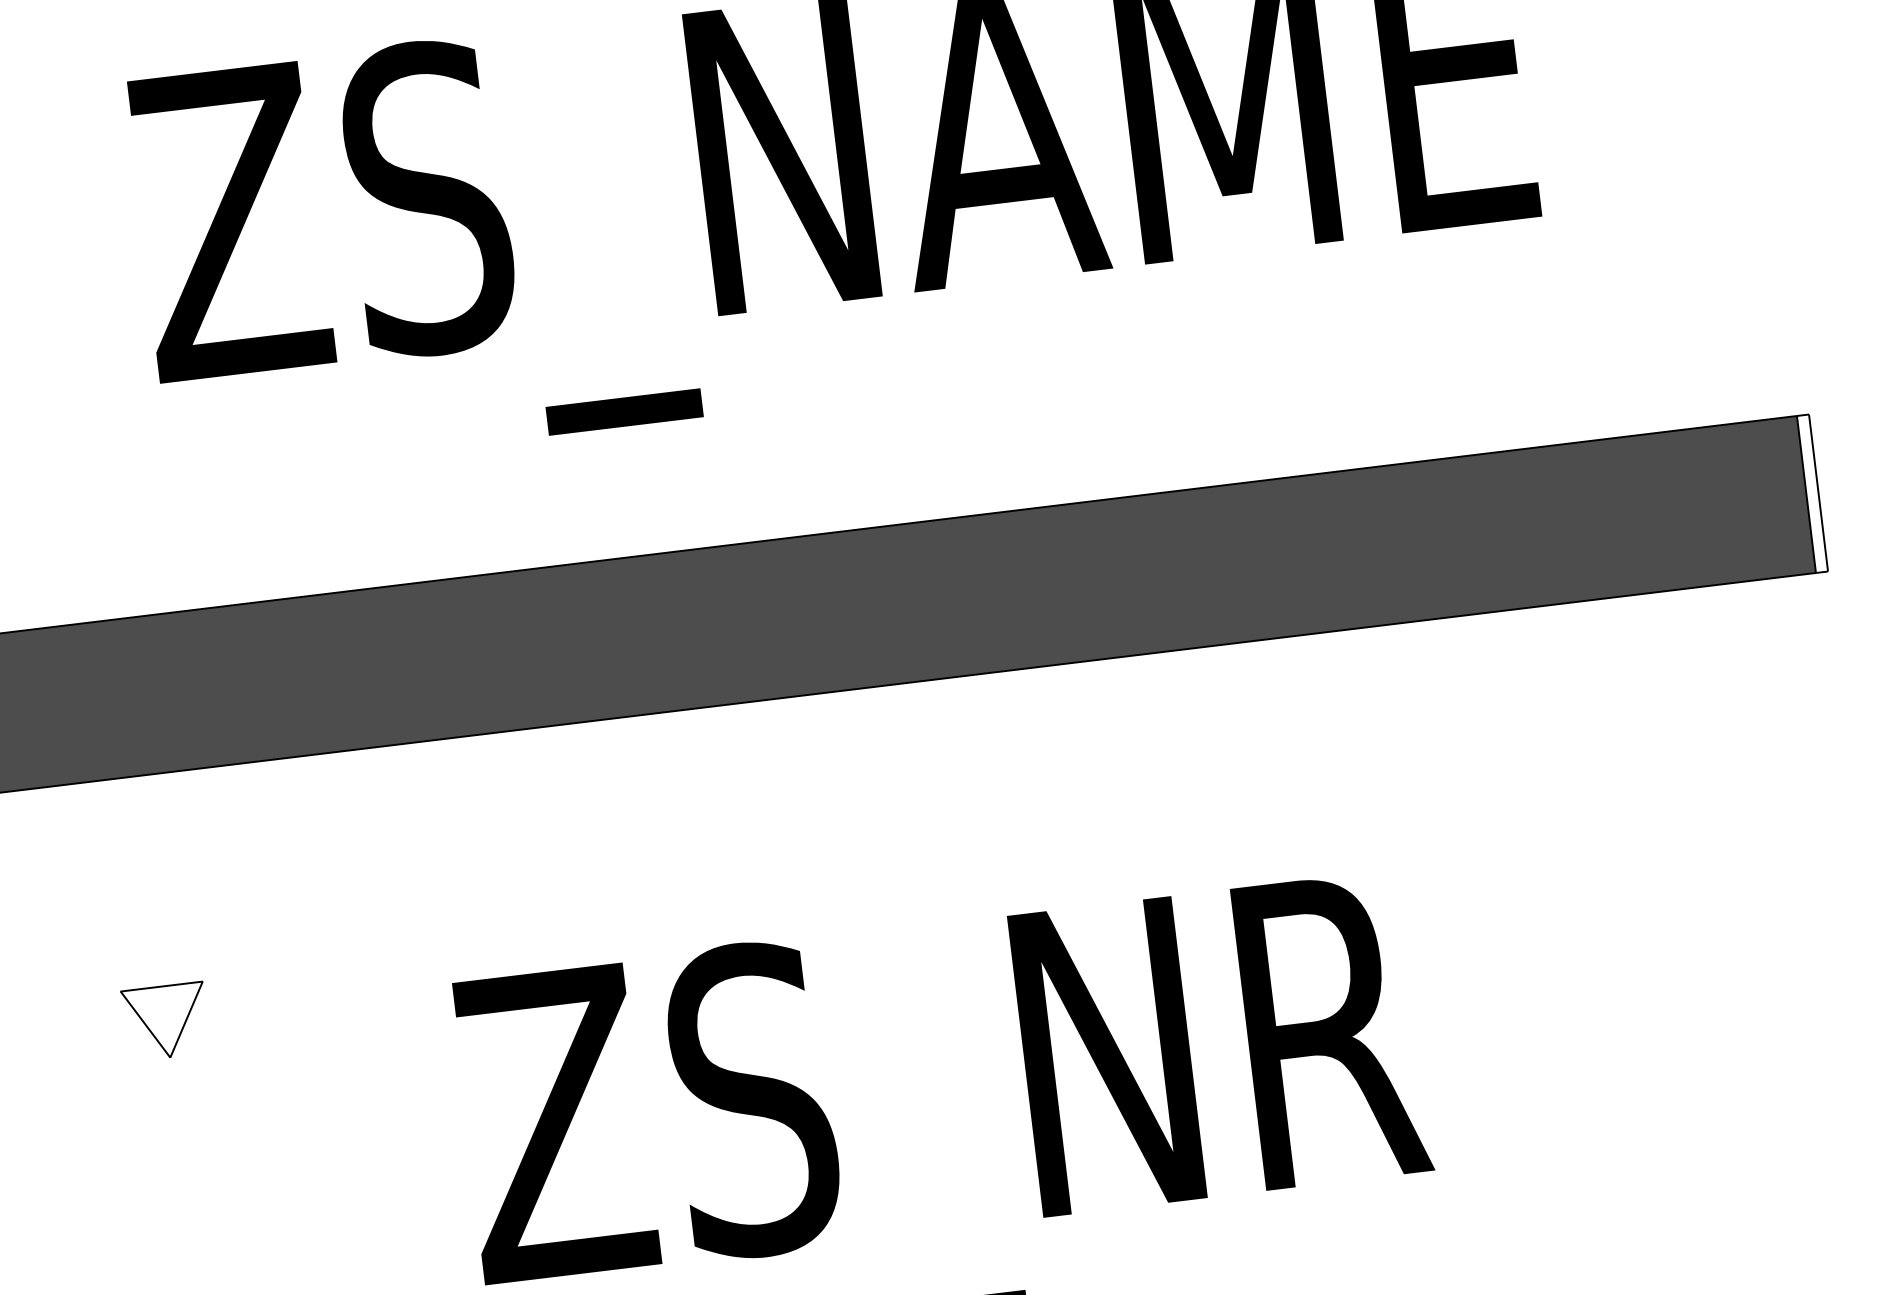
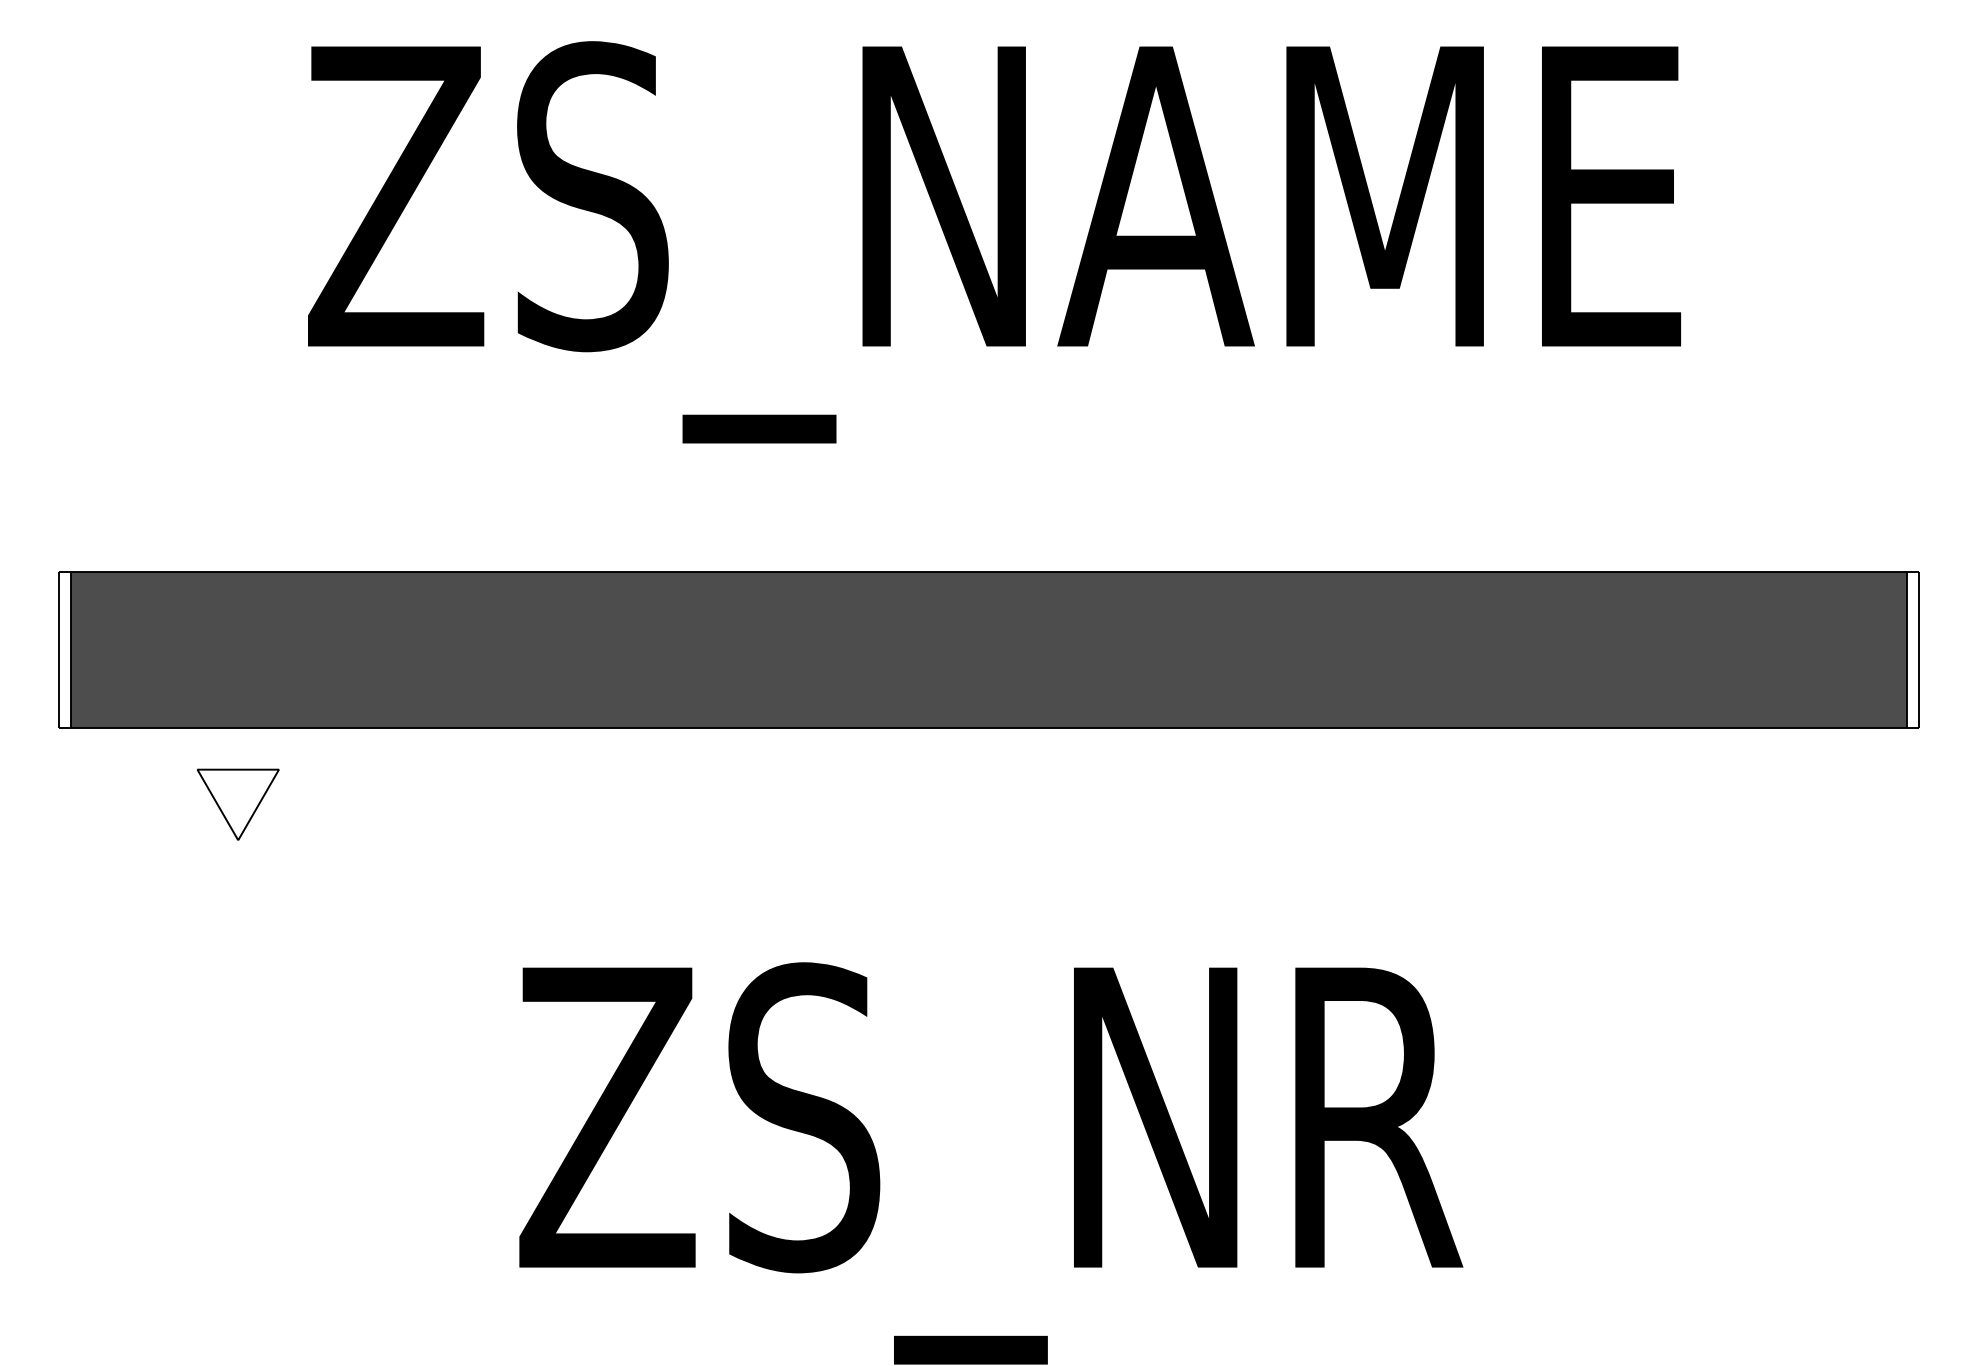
part: (165, 1021) -> (237, 804), moved

